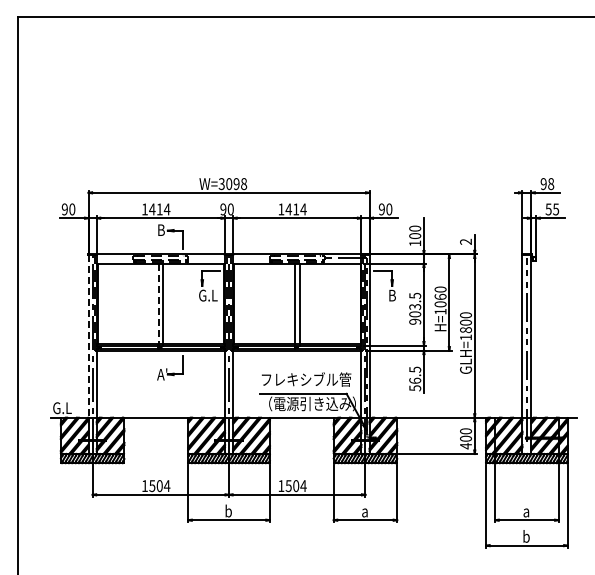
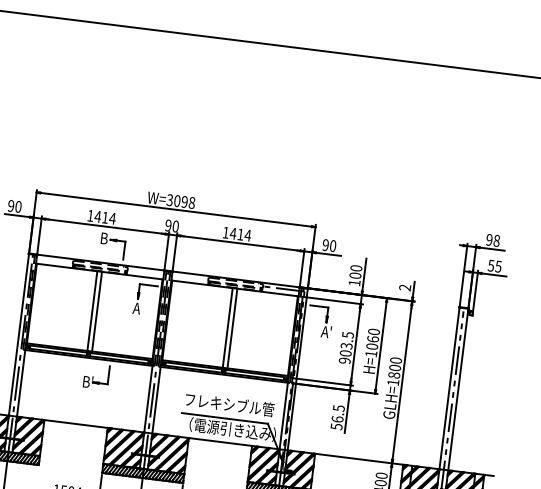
text: (207, 295) -> (142, 309), G.L -> A
text: (393, 295) -> (326, 332), B -> A'
line: (158, 304) -> (92, 311), dashed -> solid
line: (88, 336) -> (18, 335), dashed -> solid
text: (162, 374) -> (87, 381), A' -> B'

